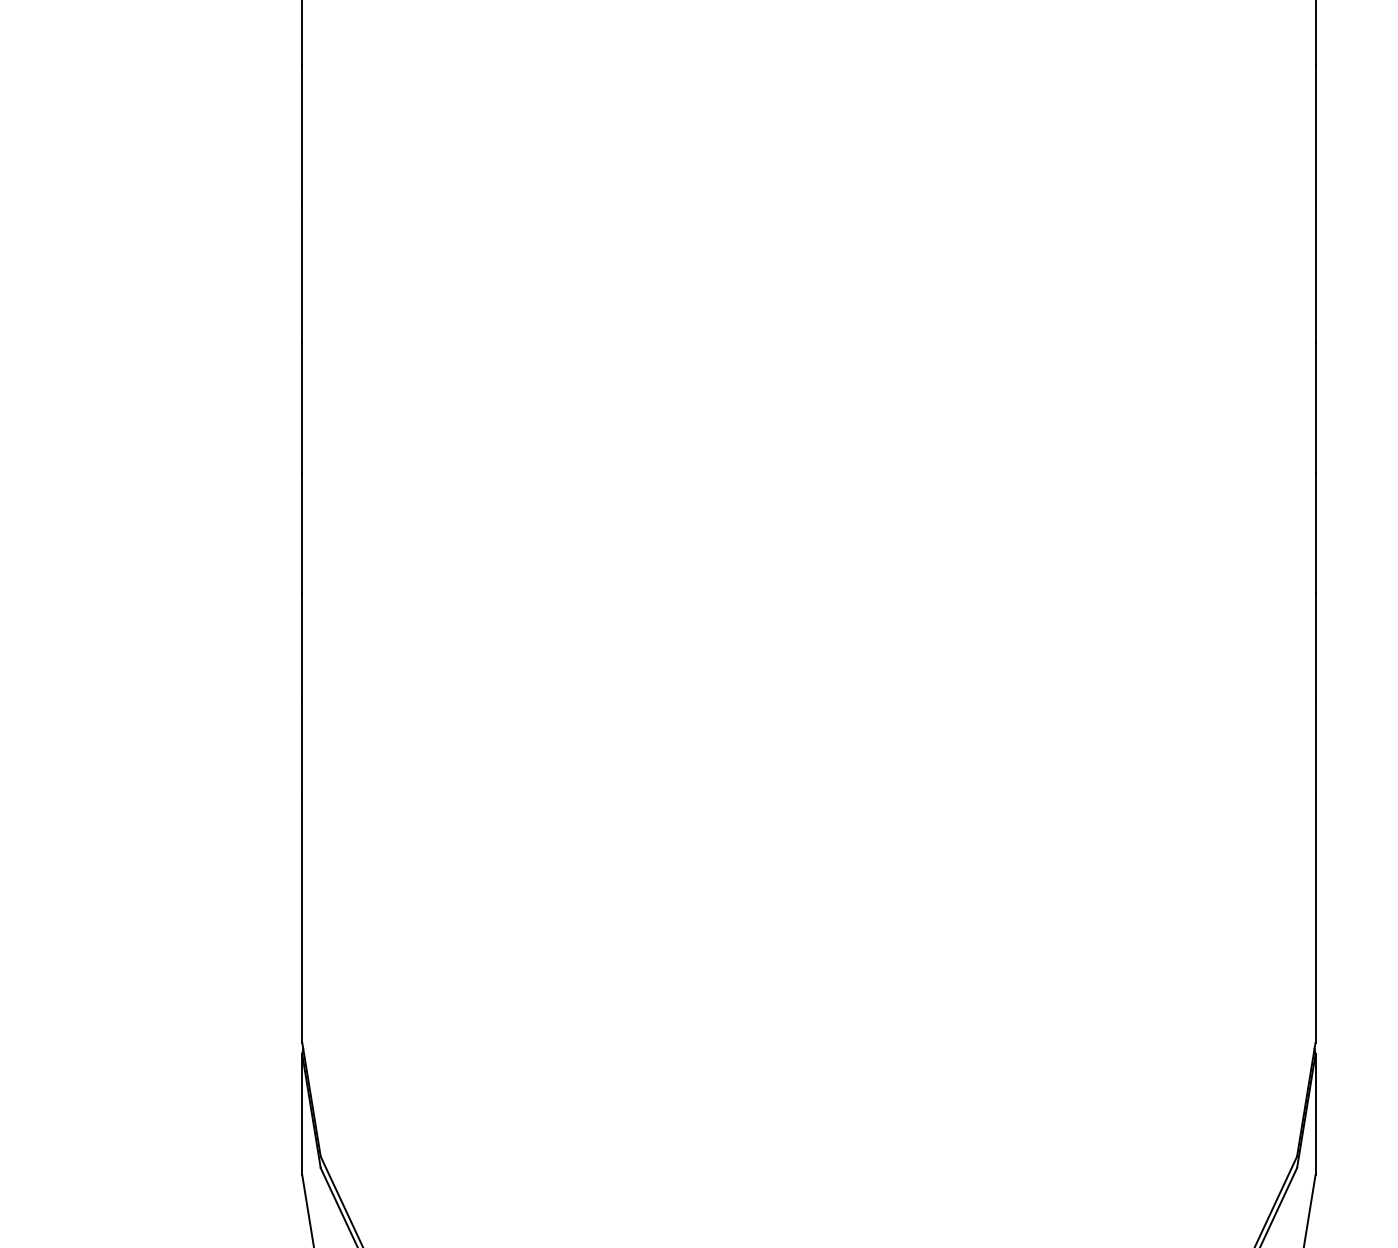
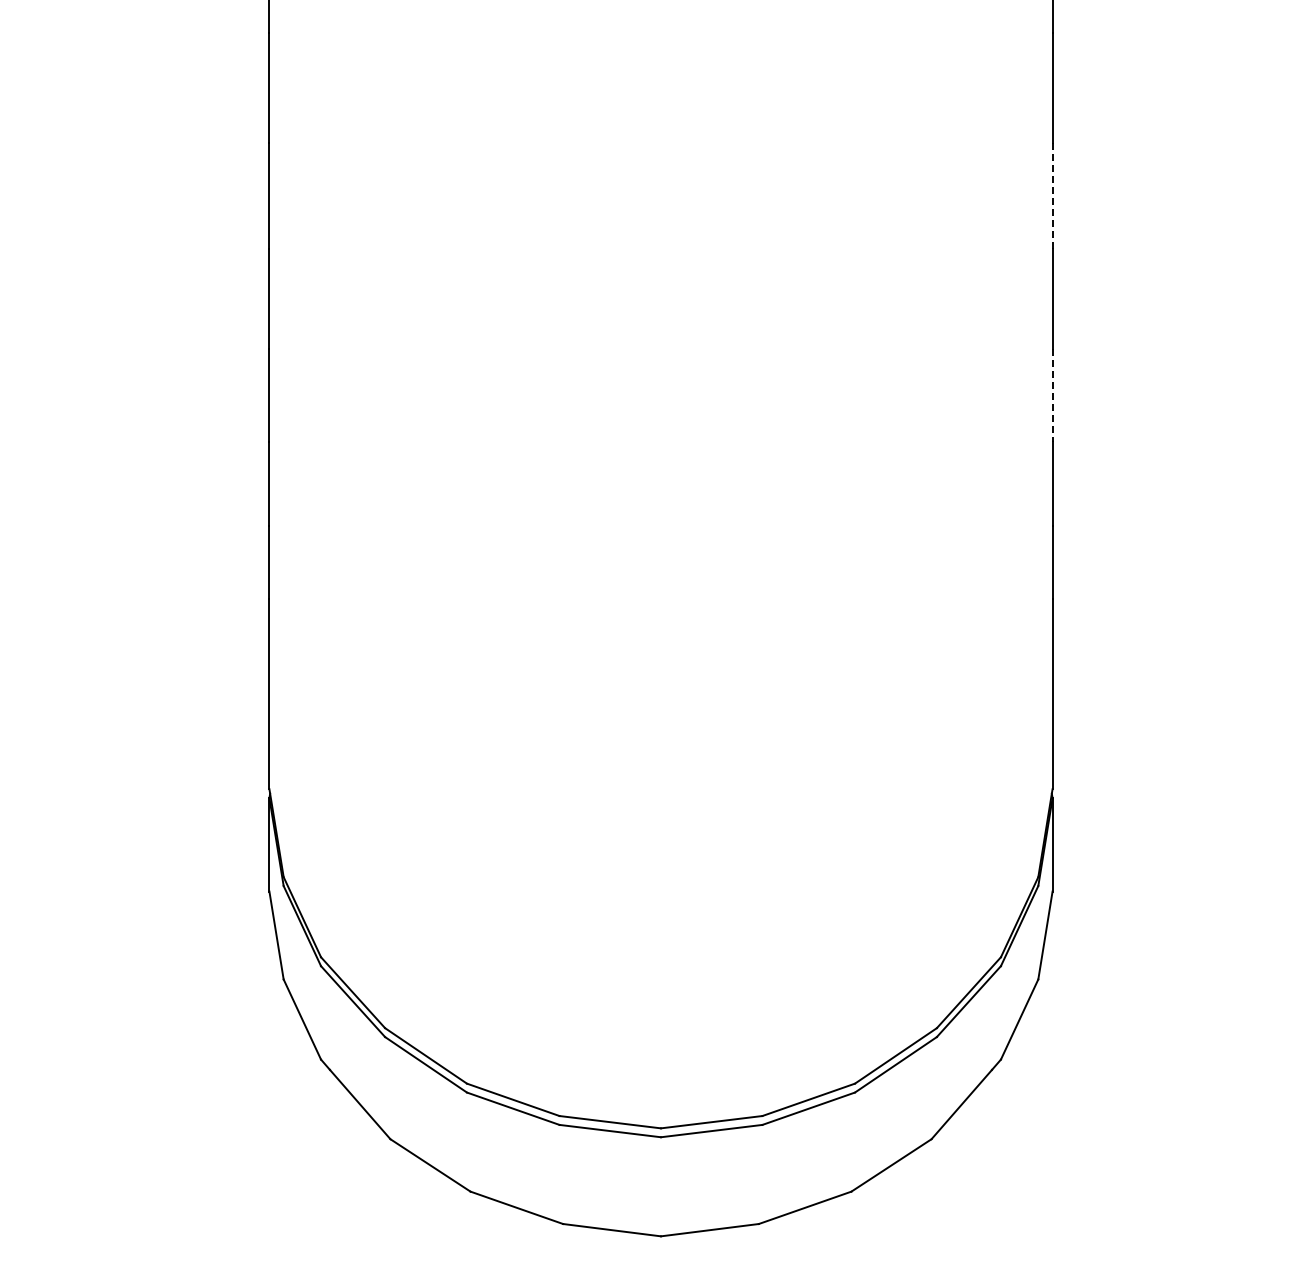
line: (1315, 274) -> (1052, 195), solid -> dashed
line: (1315, 533) -> (1052, 395), solid -> dashed

